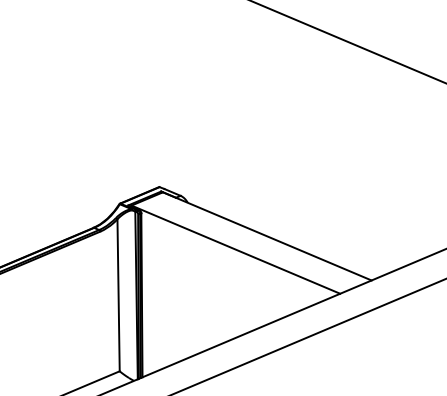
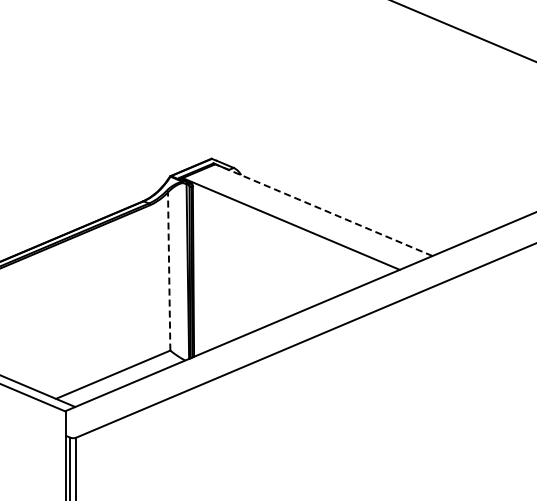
line: (266, 236) -> (323, 210), solid -> dashed
line: (118, 295) -> (169, 271), solid -> dashed

